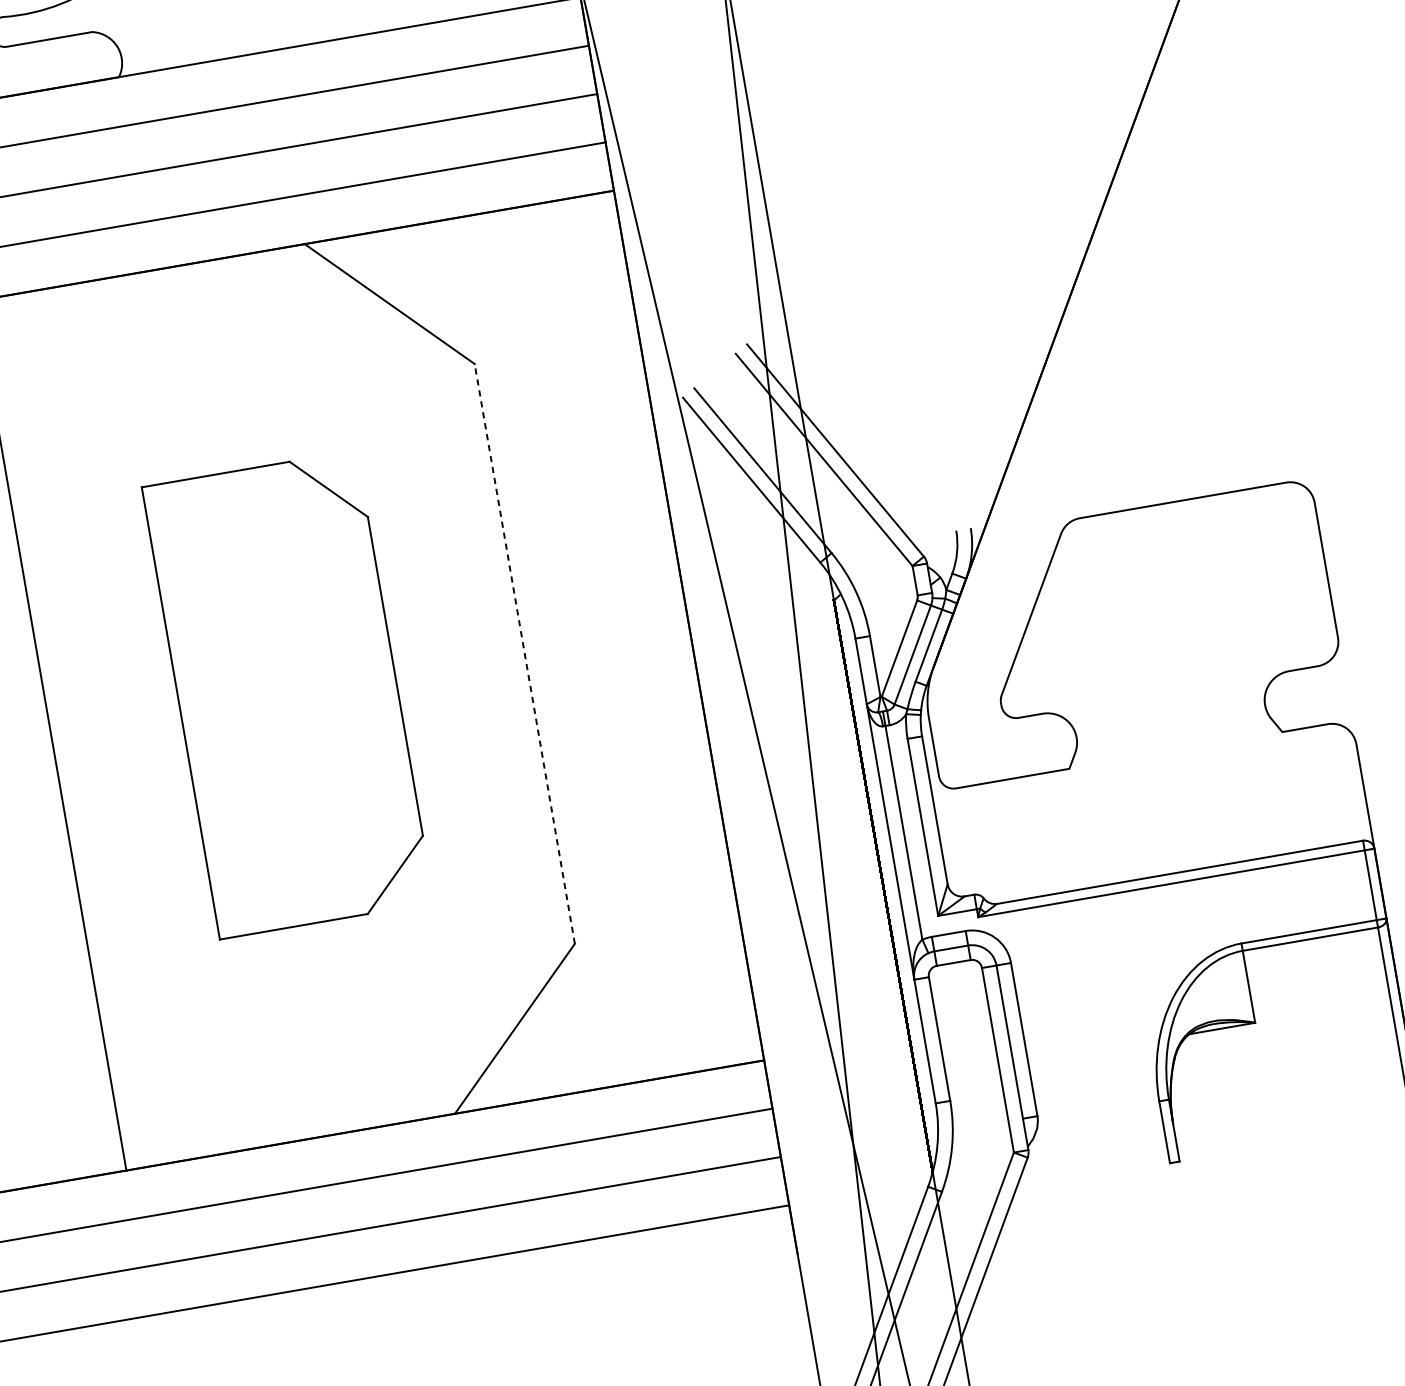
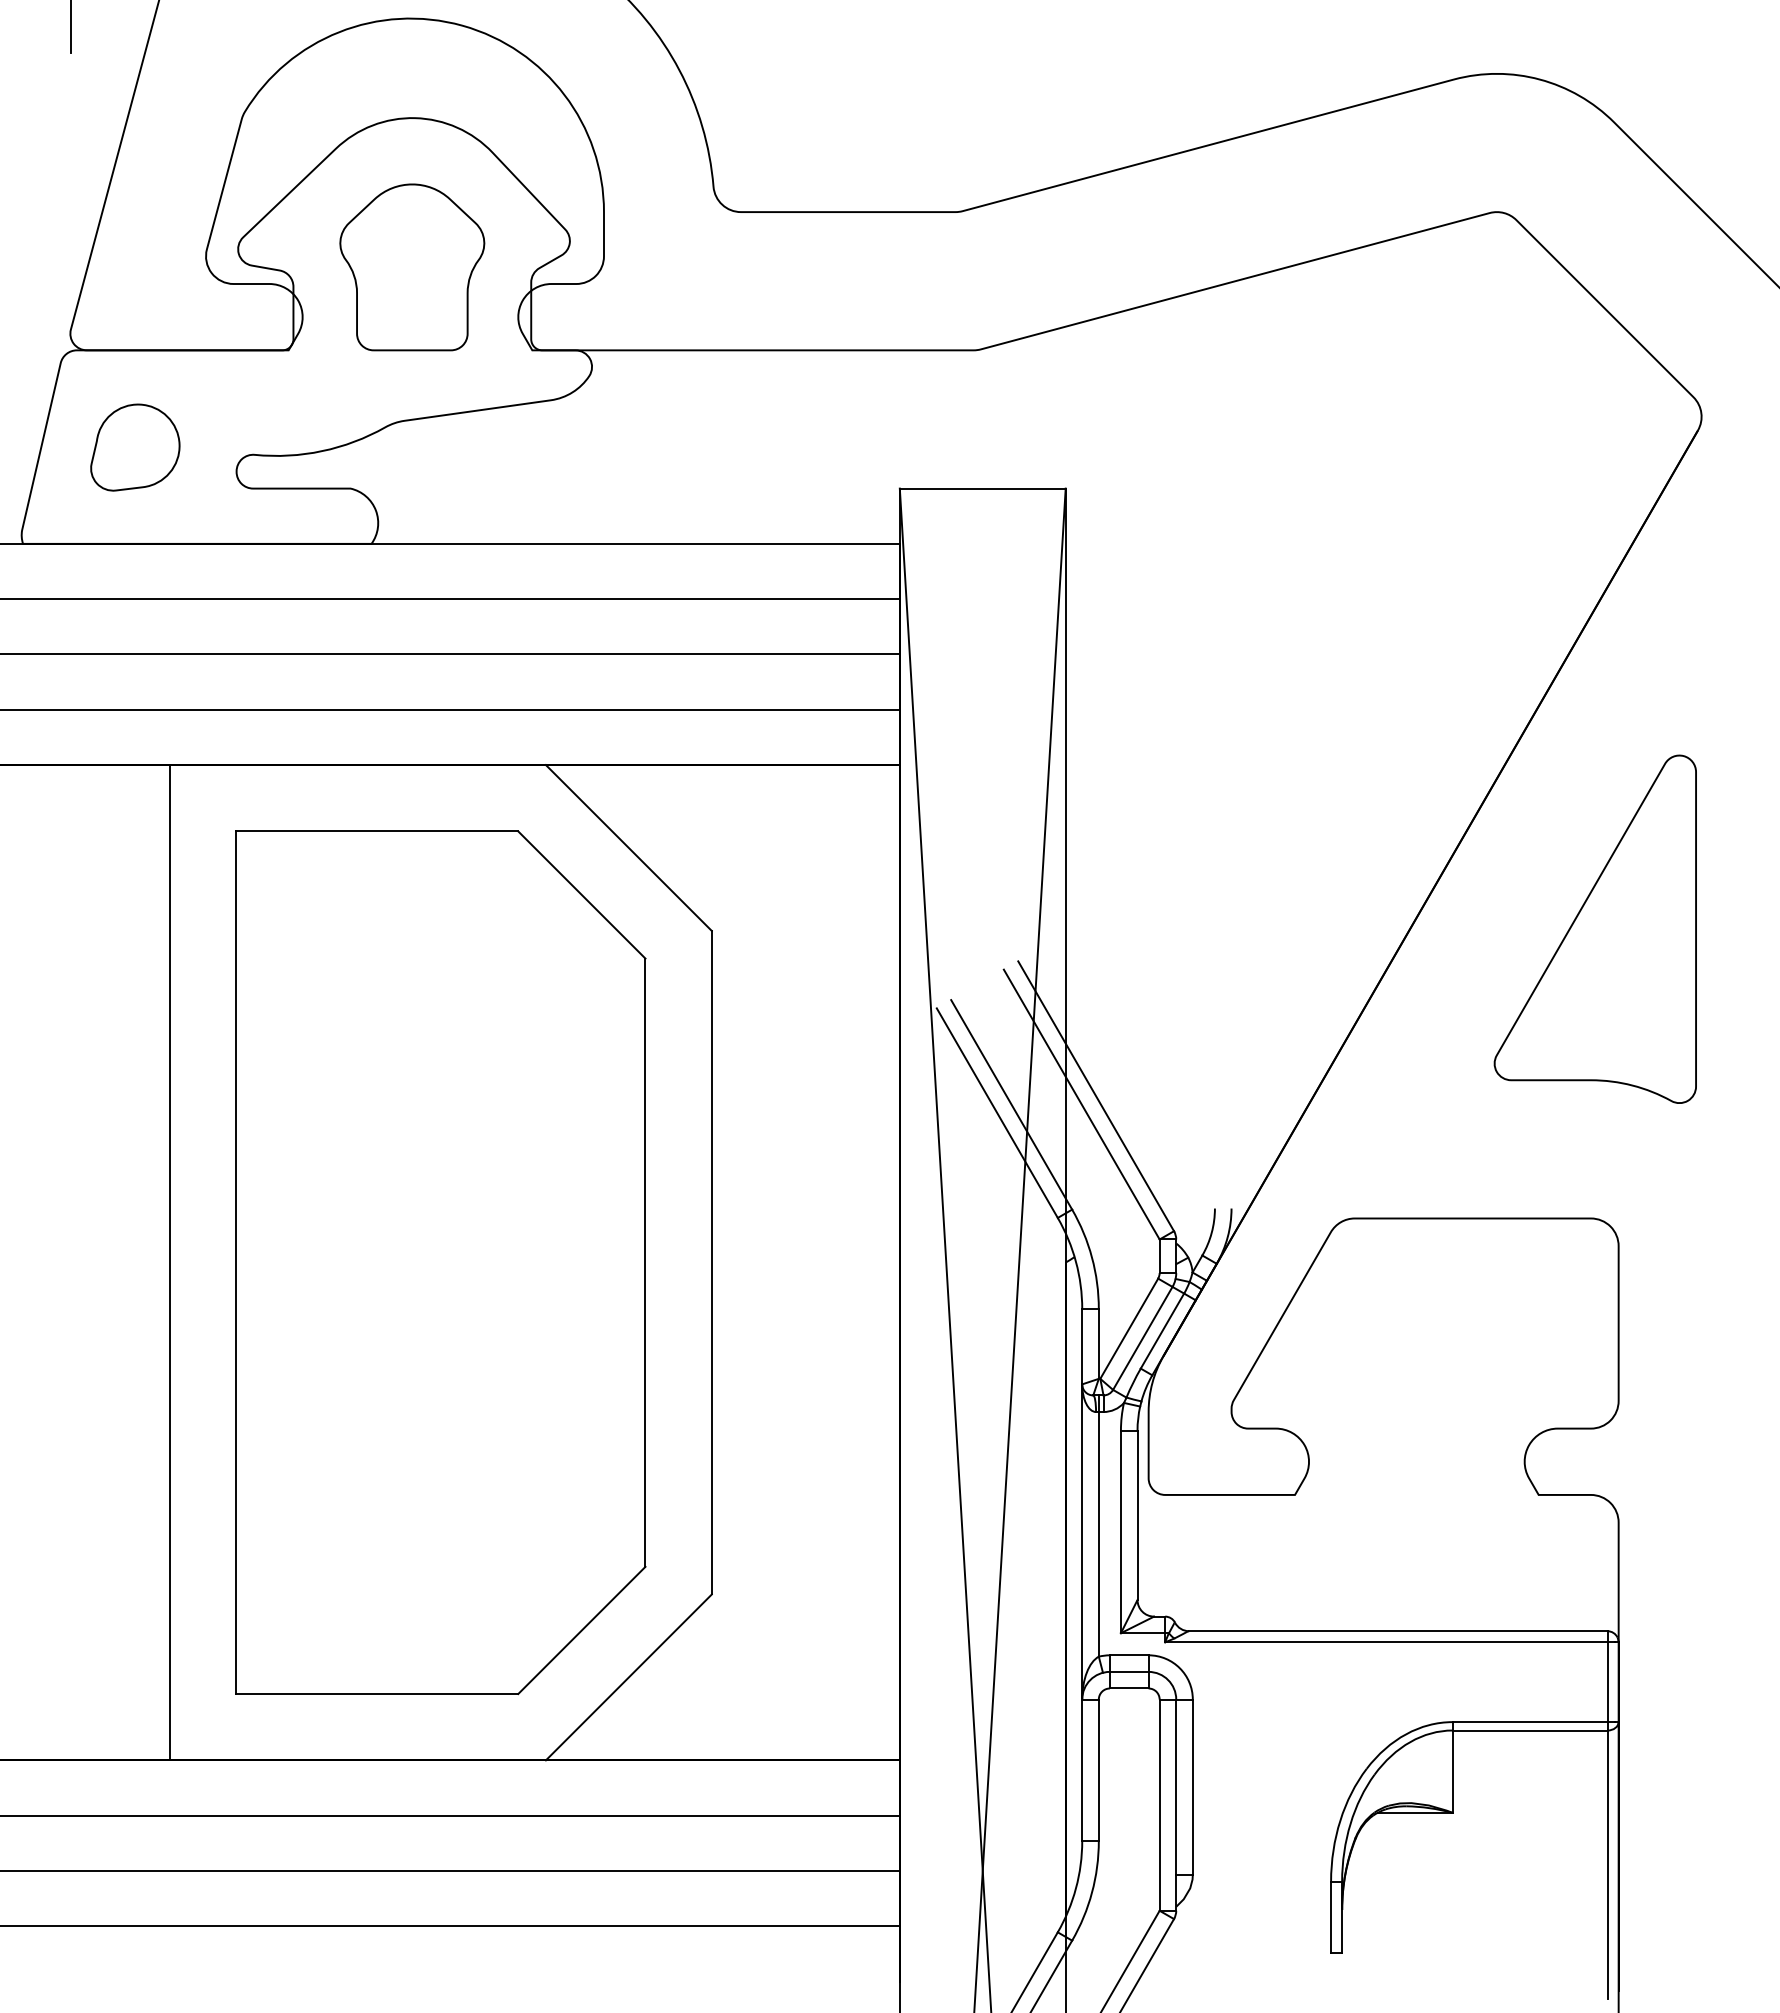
part: (1245, 228) -> (1594, 928), added
line: (524, 653) -> (711, 1262), dashed -> solid
part: (287, 694) -> (440, 1262), size x1.67

